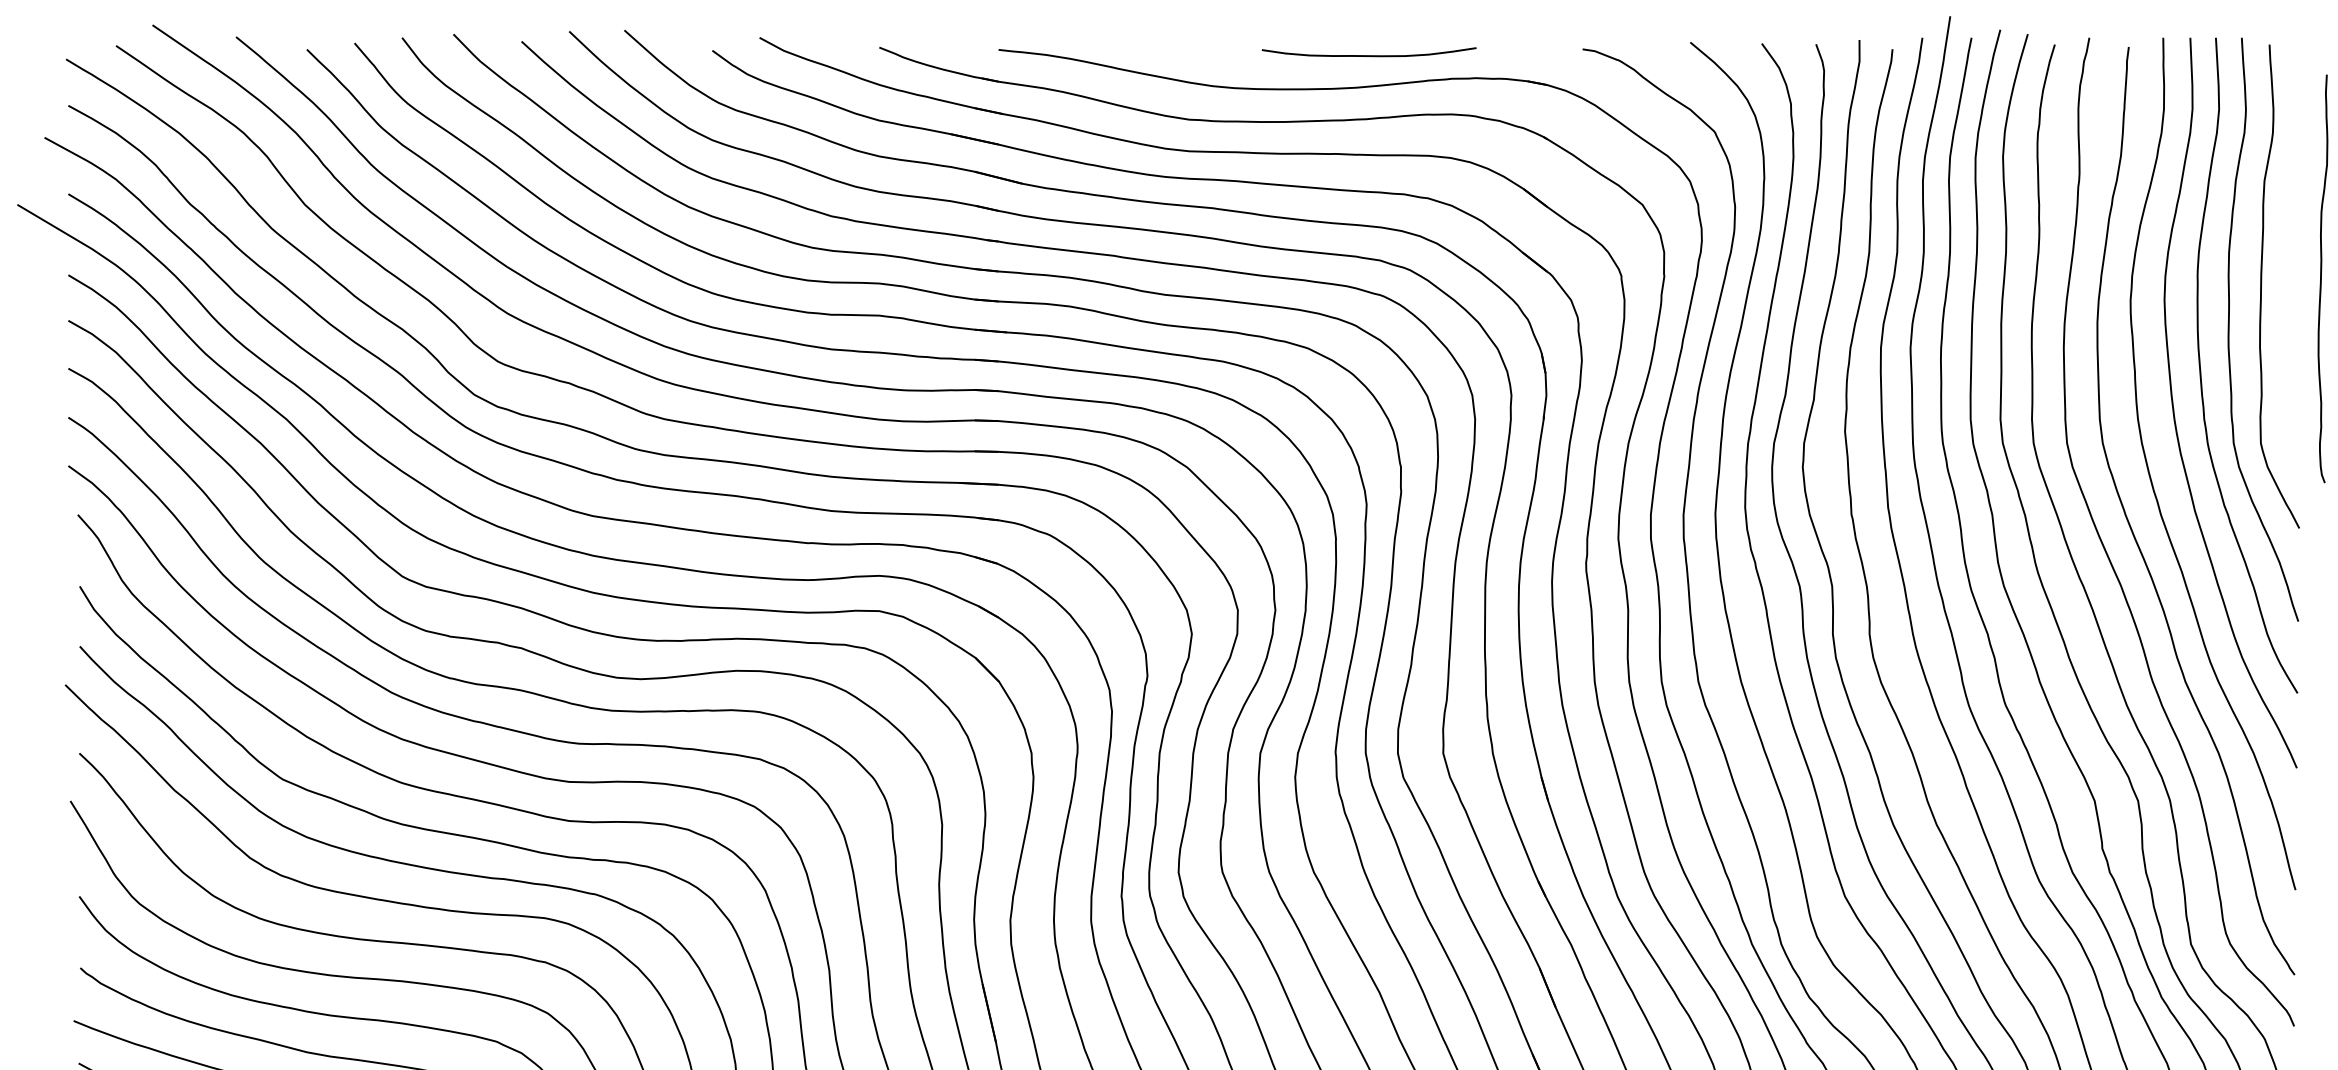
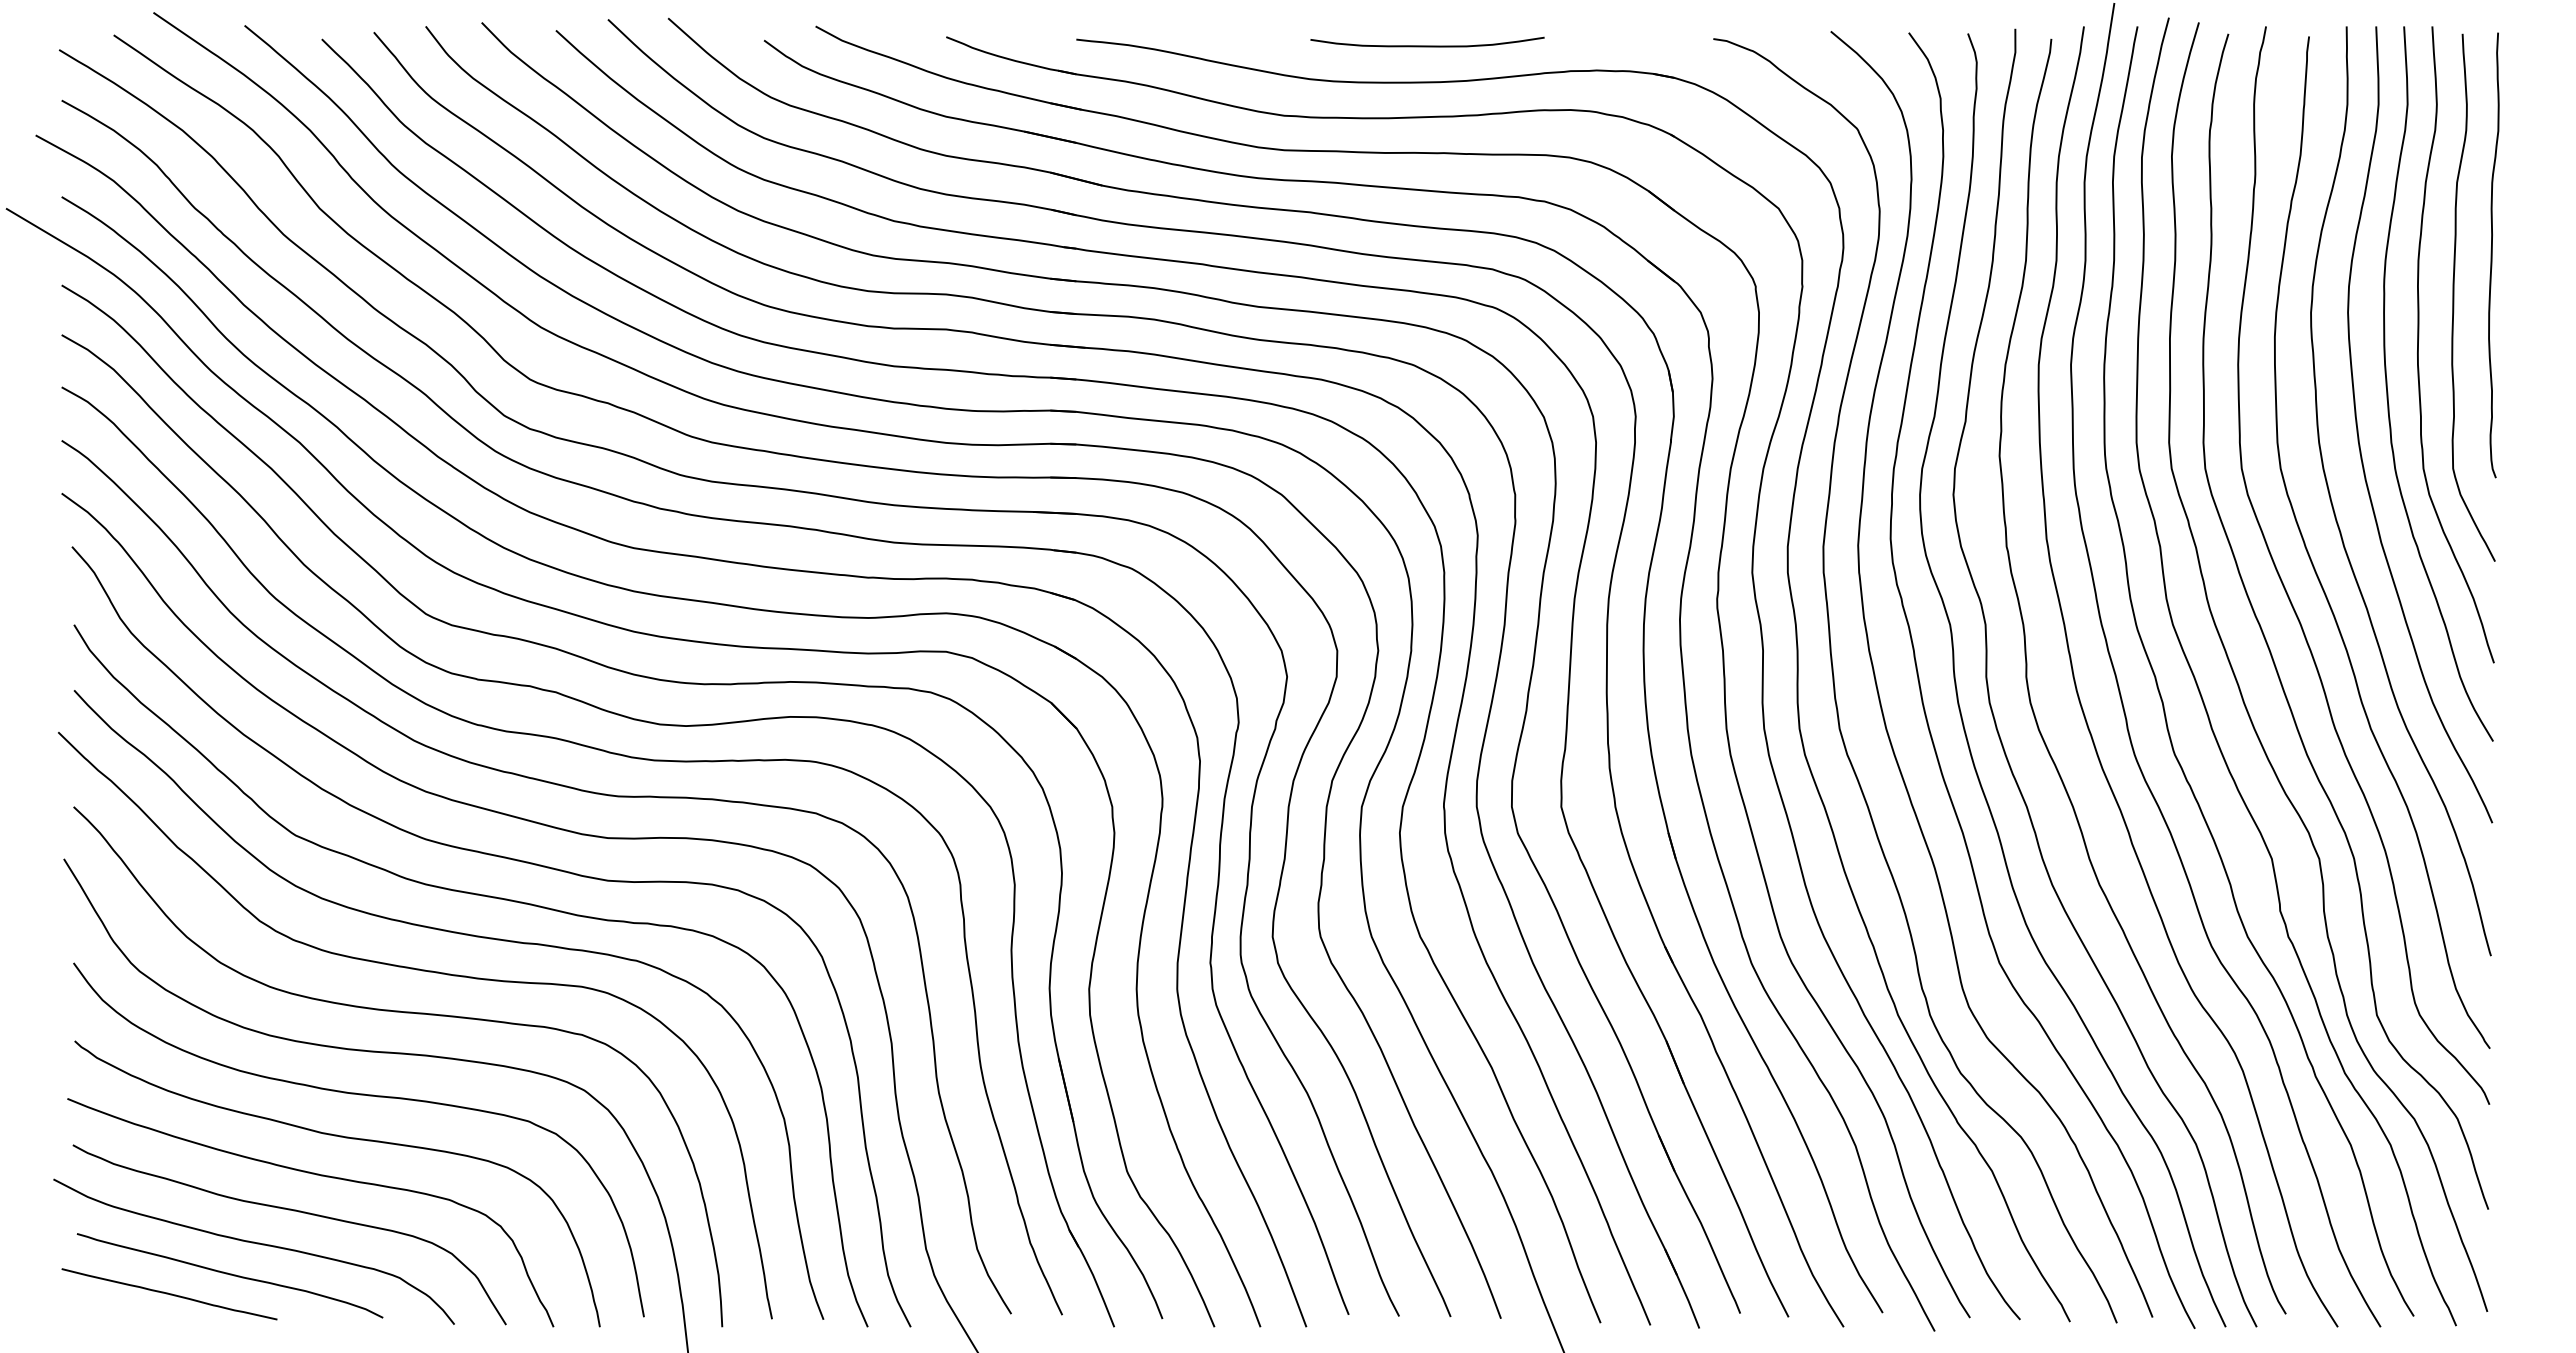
curve: (1369, 55) -> (1427, 45), moved
curve: (2321, 278) -> (2492, 255), moved

